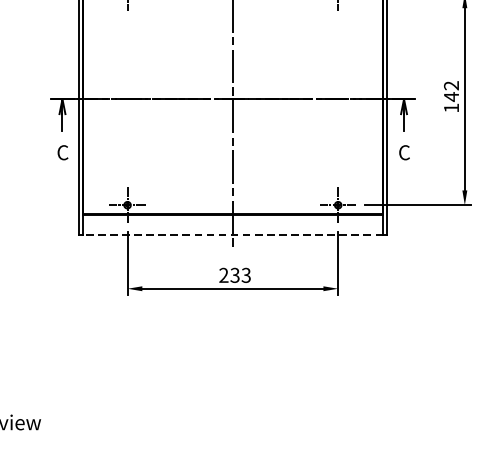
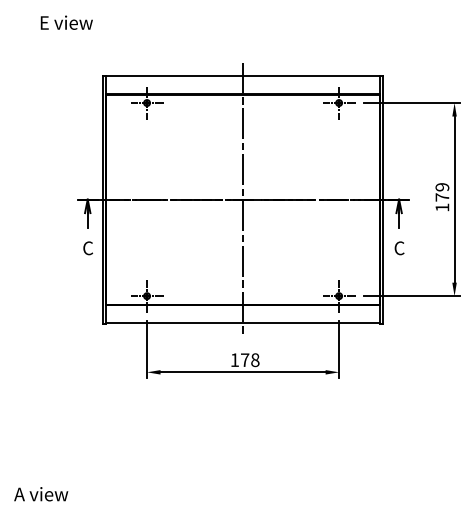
text: (451, 91) -> (442, 192), 142 -> 179
line: (232, 235) -> (242, 323), dashed -> solid
text: (234, 275) -> (244, 360), 233 -> 178

